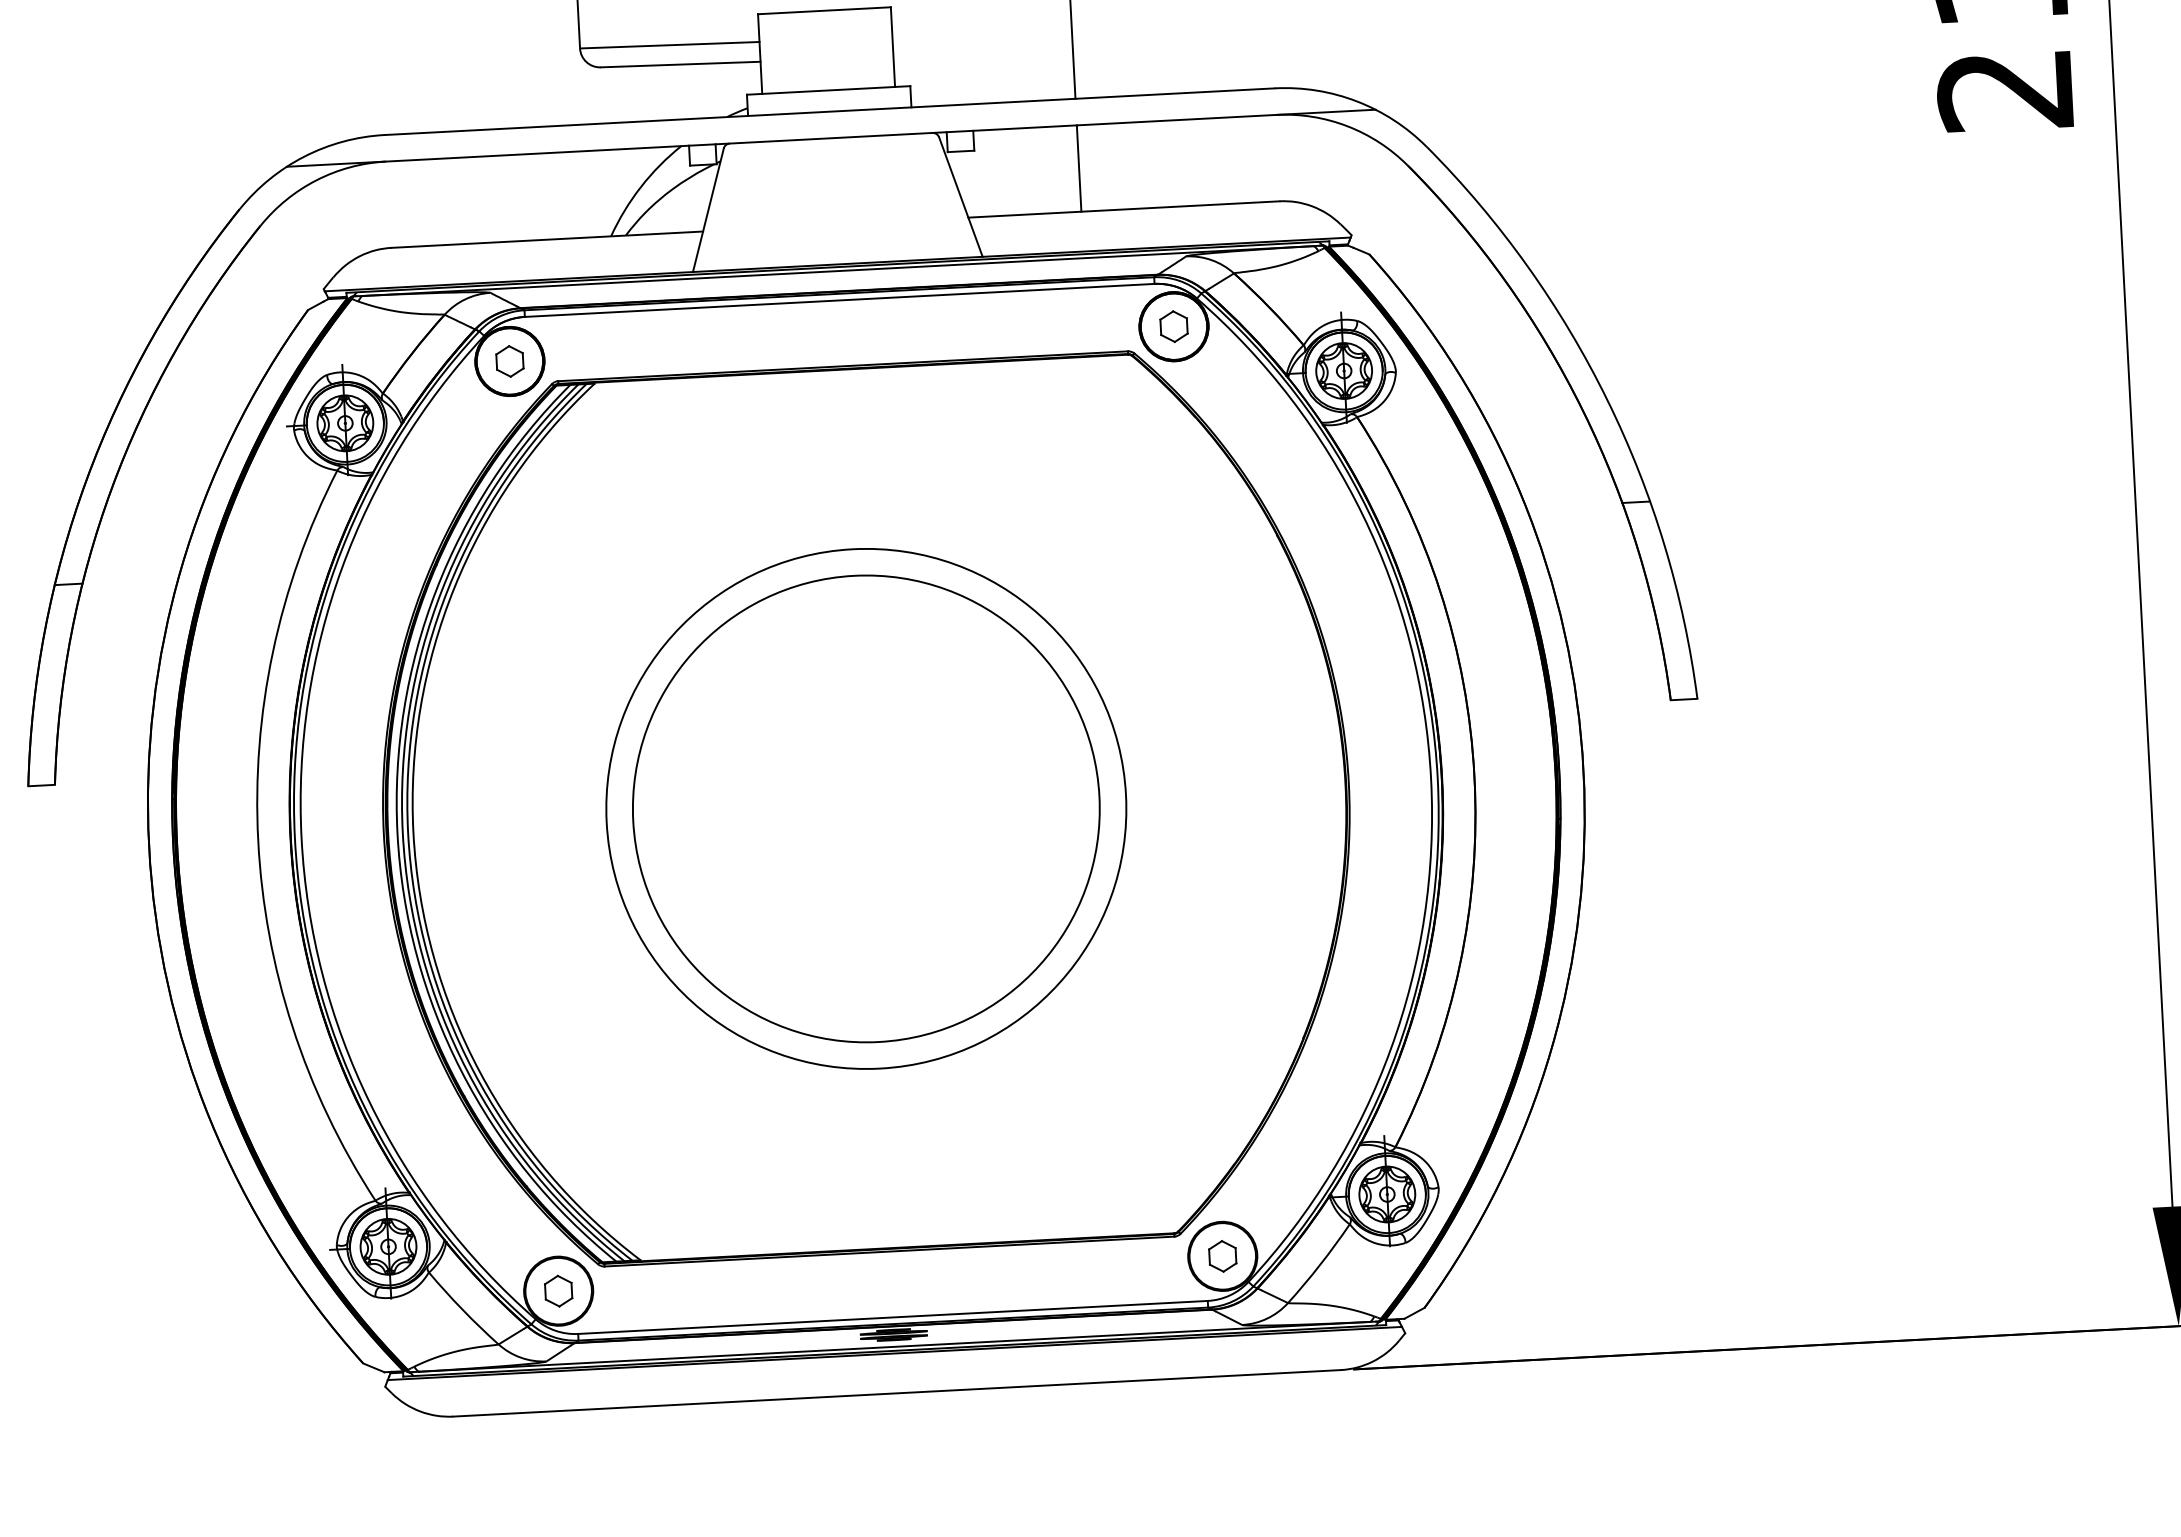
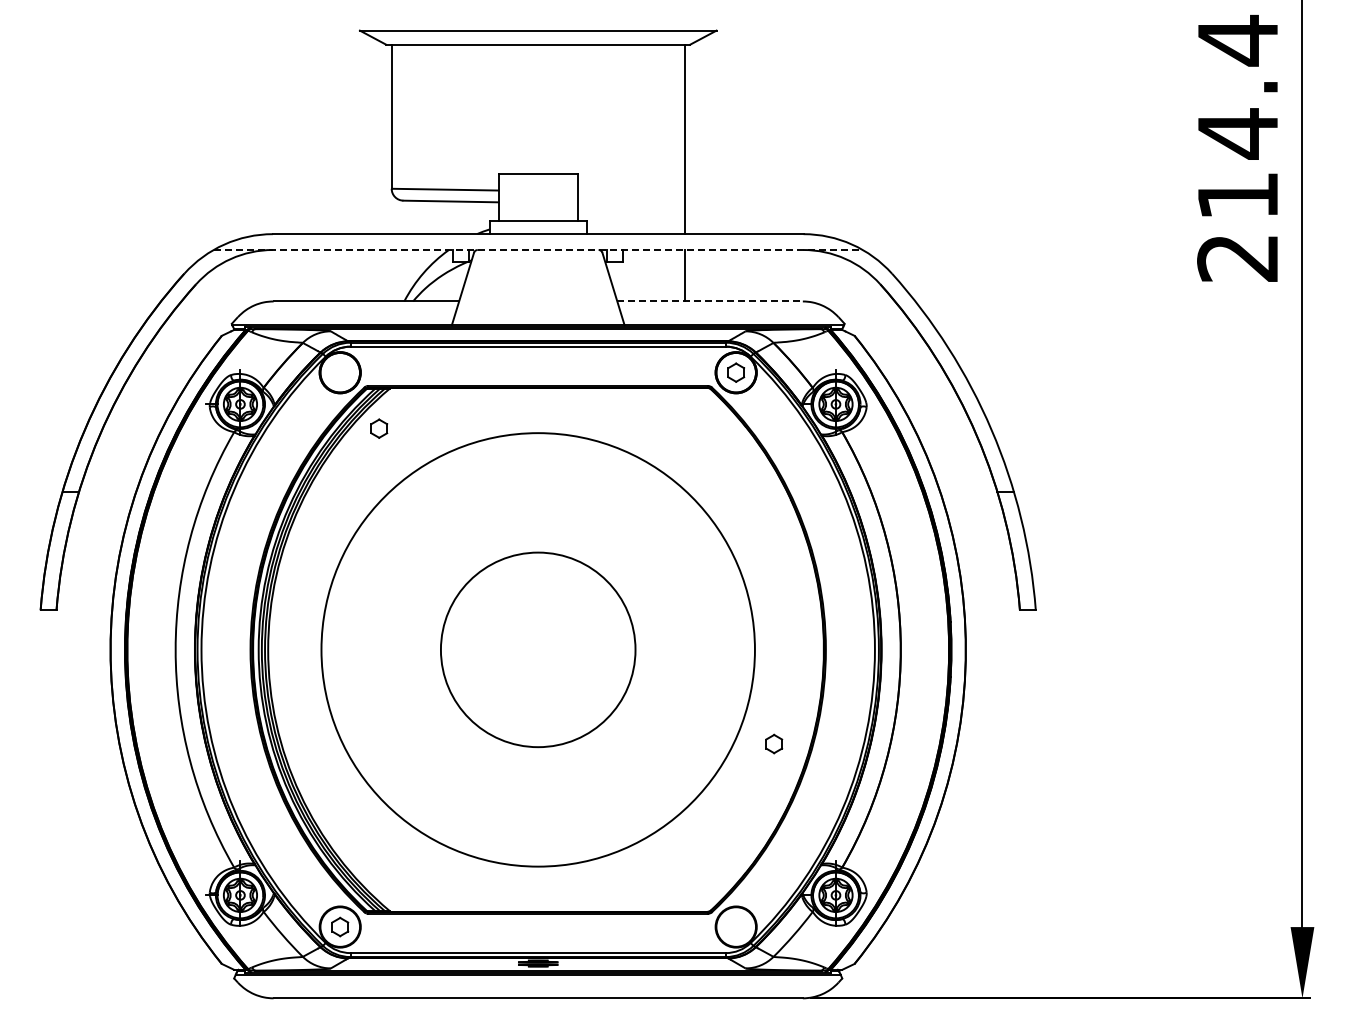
line: (831, 139) -> (538, 250), solid -> dashed
line: (1124, 209) -> (710, 301), solid -> dashed
part: (510, 361) -> (379, 428), moved
circle: (866, 808) -> (538, 649), size x0.7
circle: (866, 808) -> (538, 649), size x1.4
part: (1223, 1255) -> (774, 743), moved

